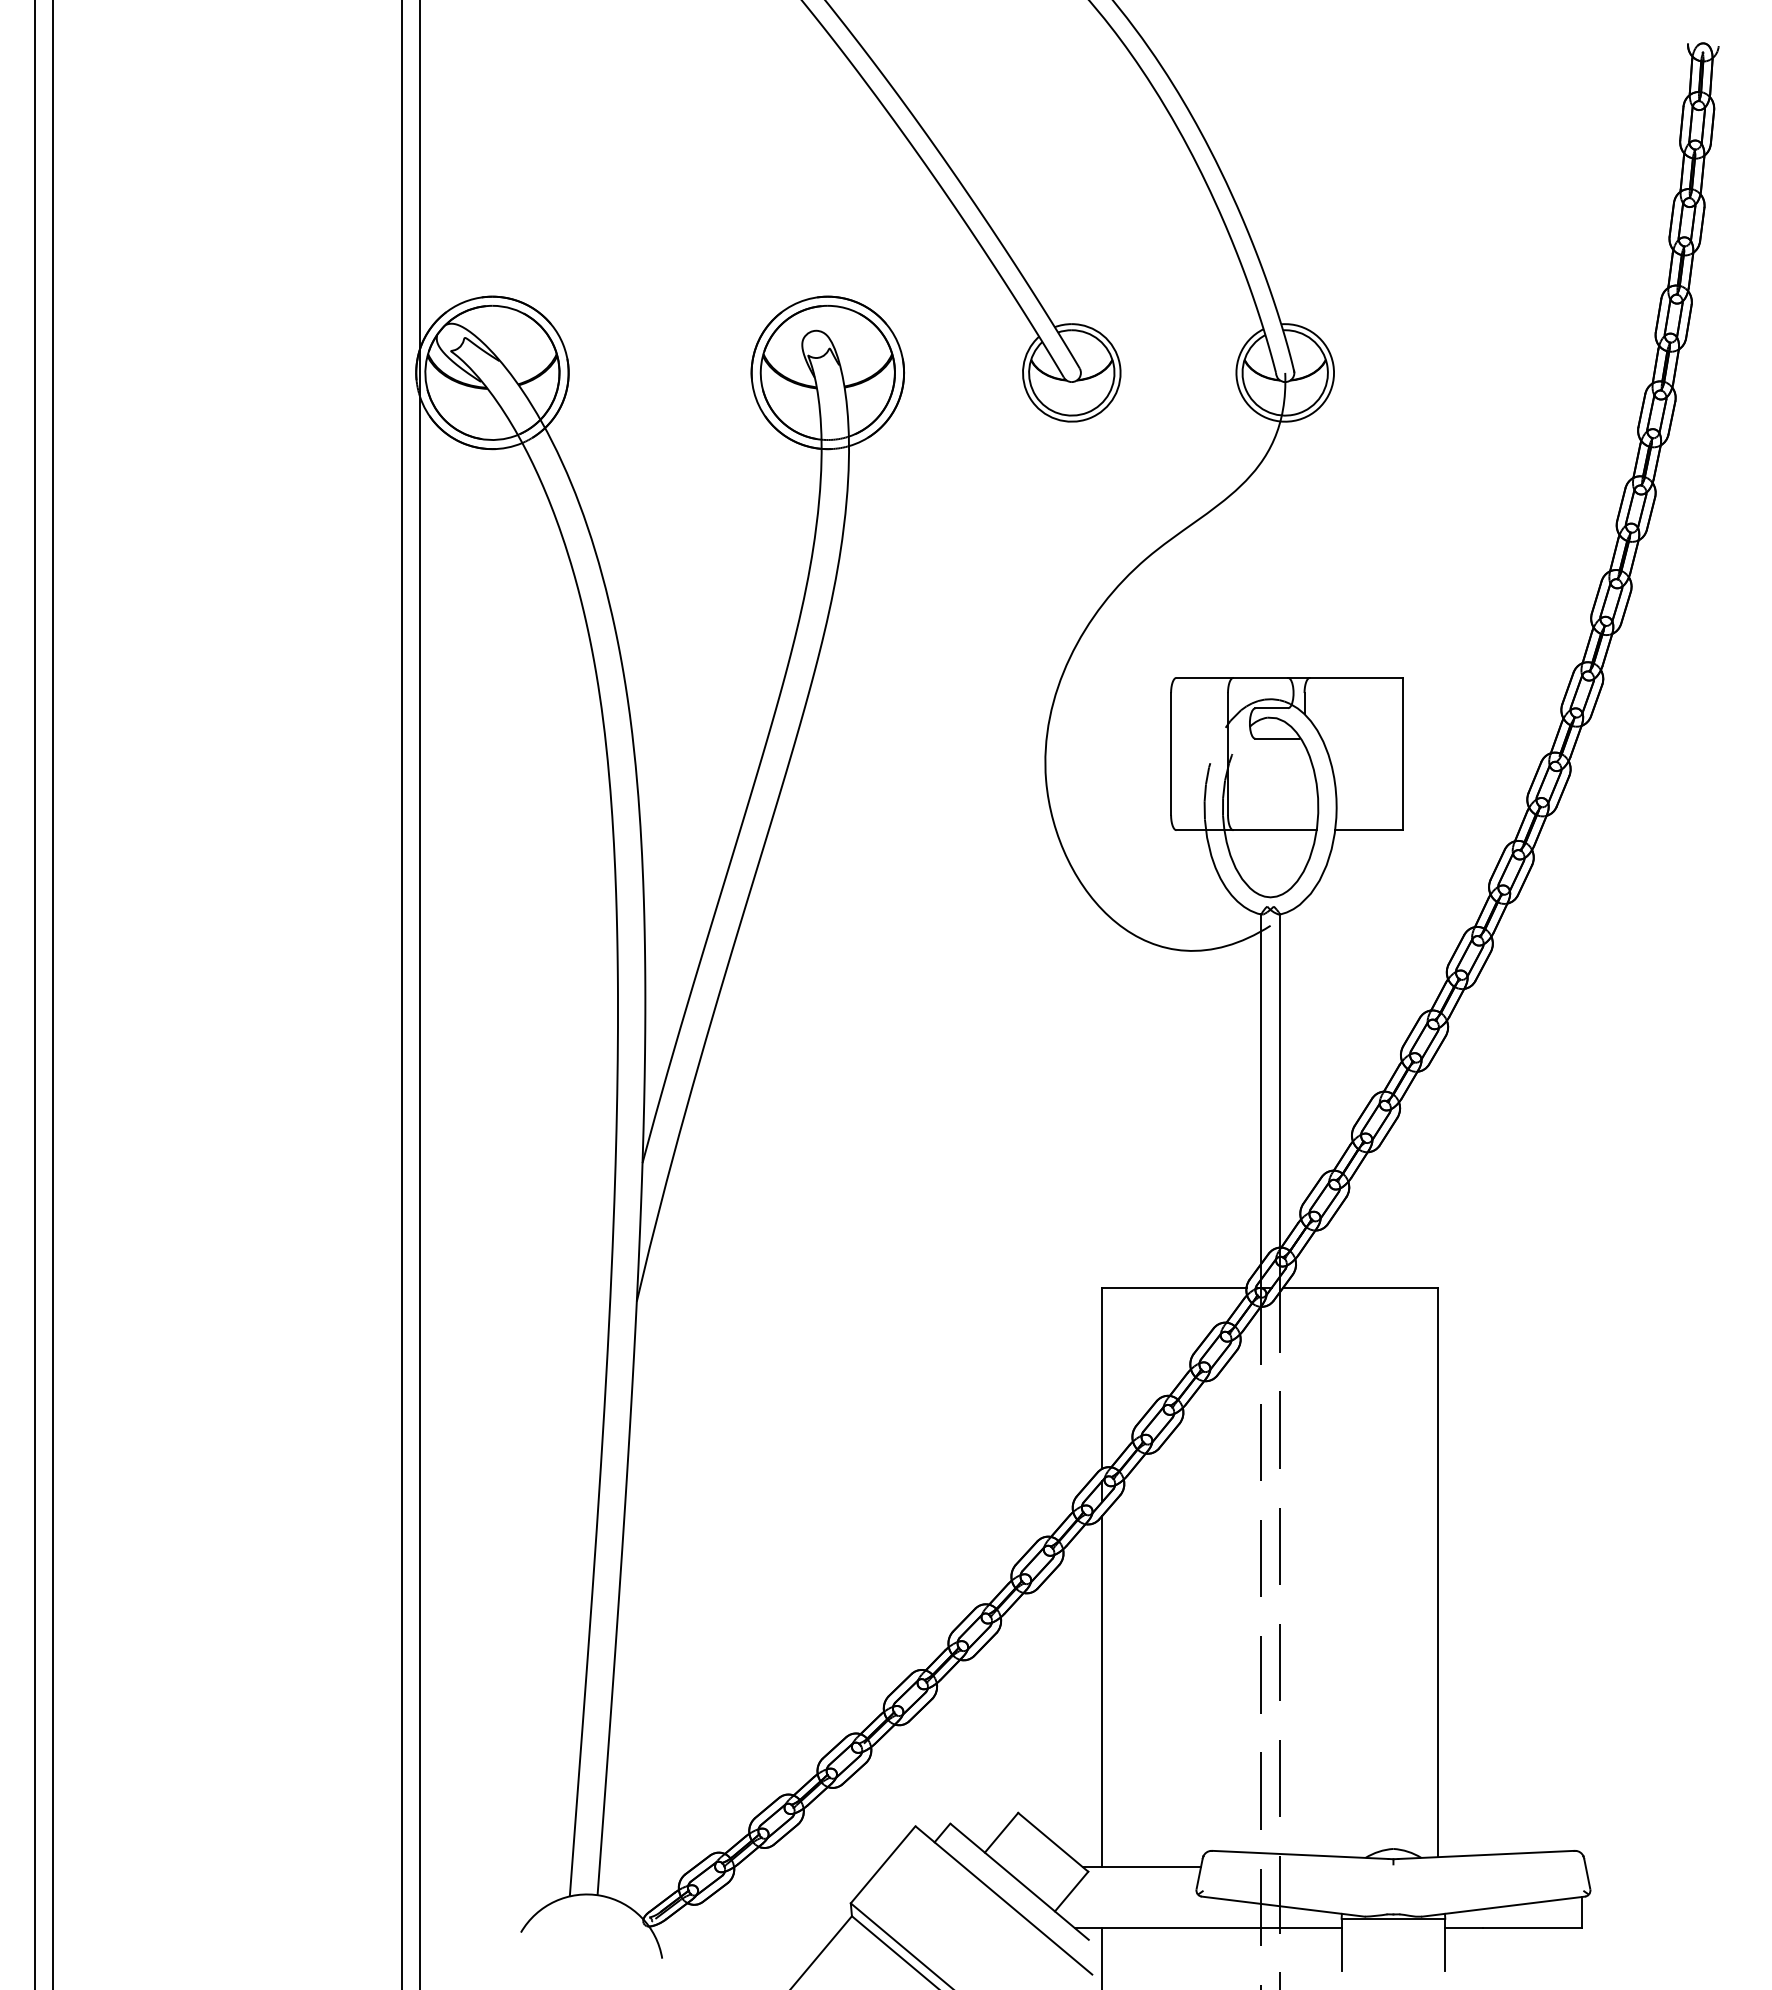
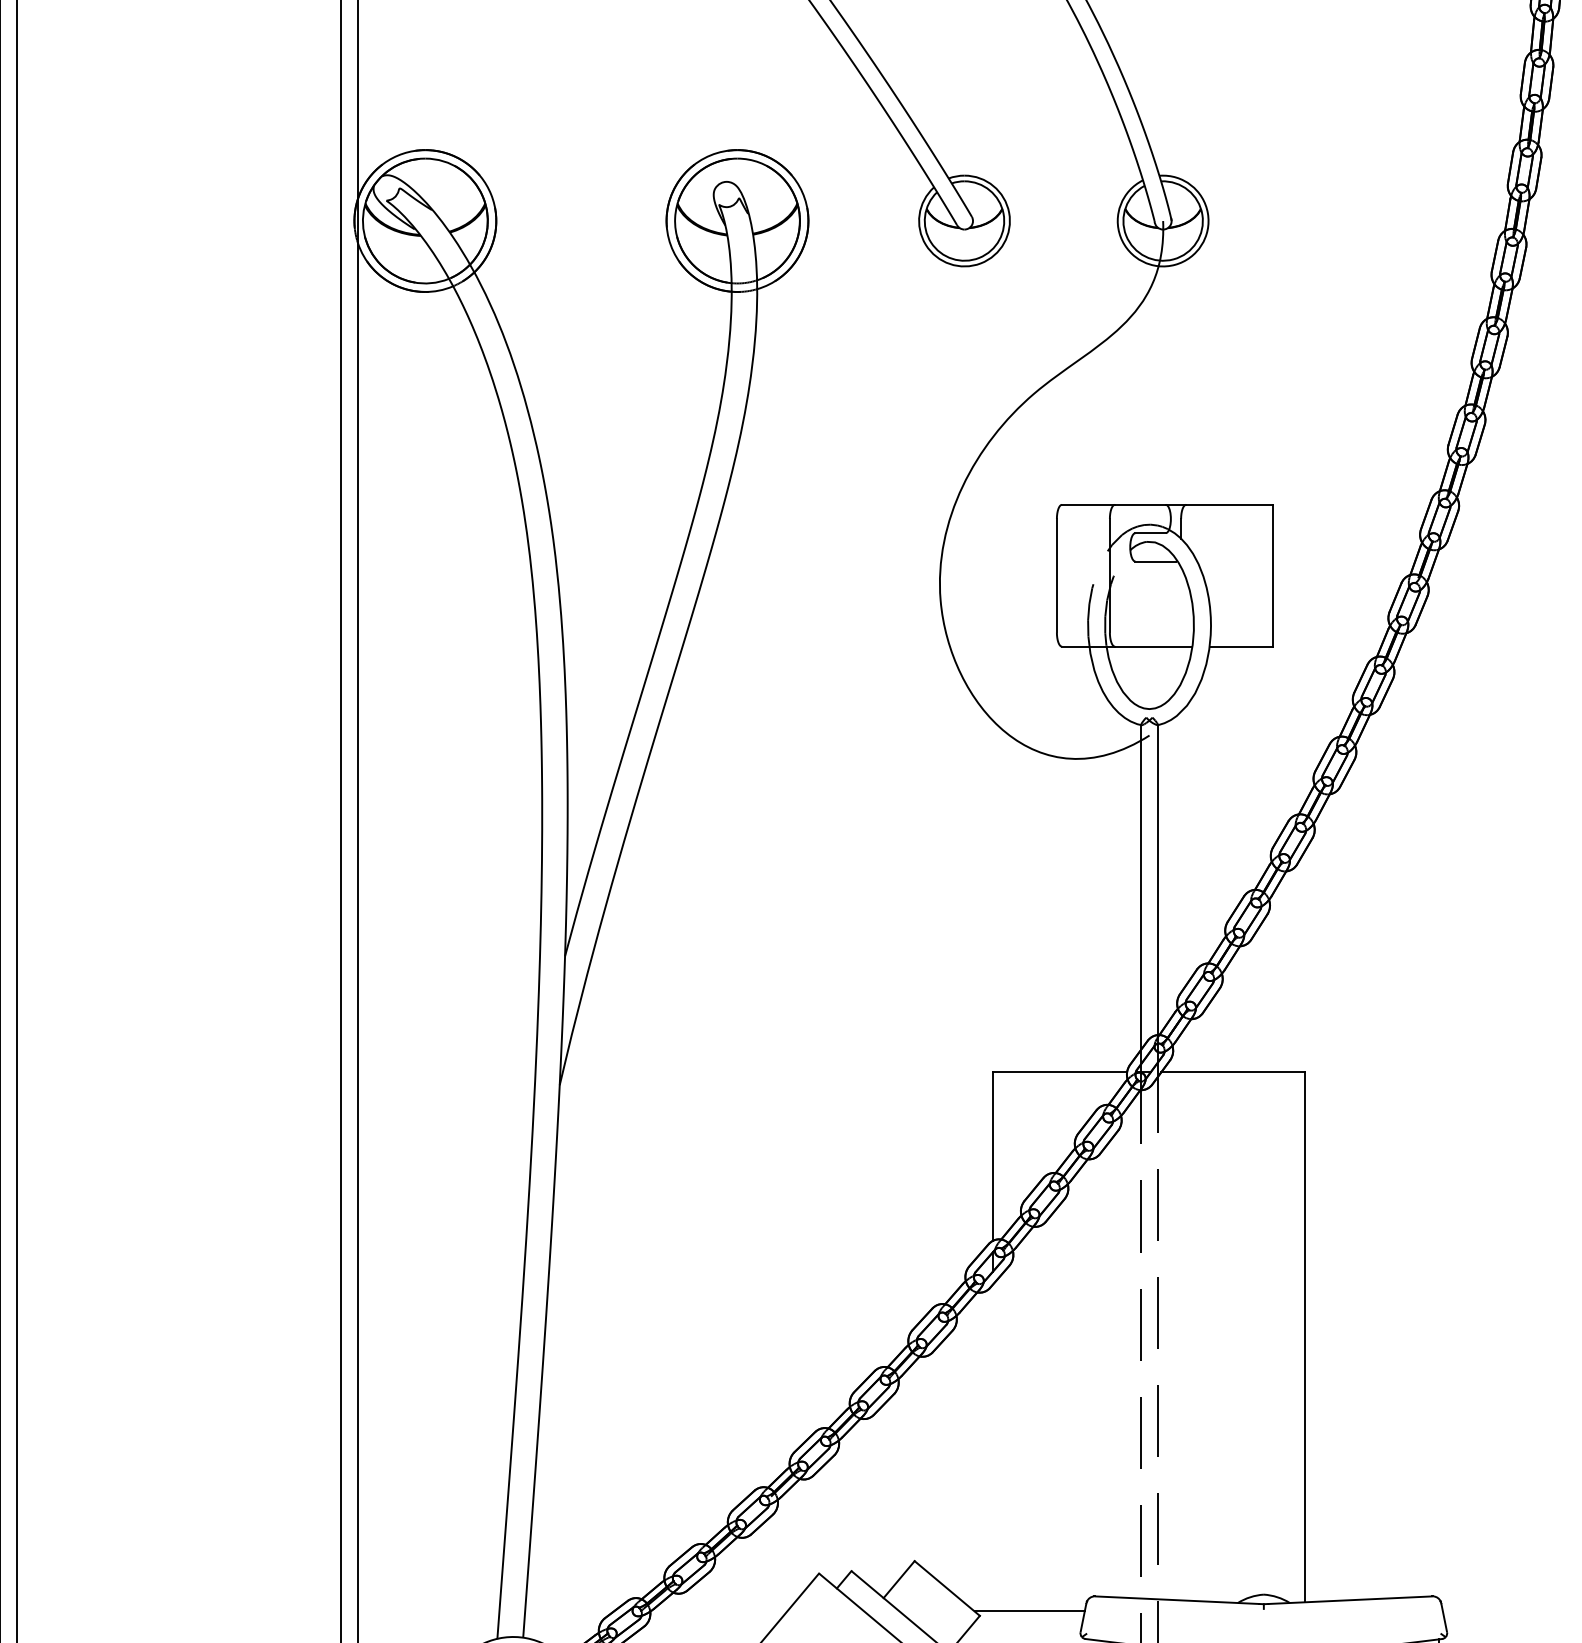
line: (1102, 1691) -> (993, 1448), removed

